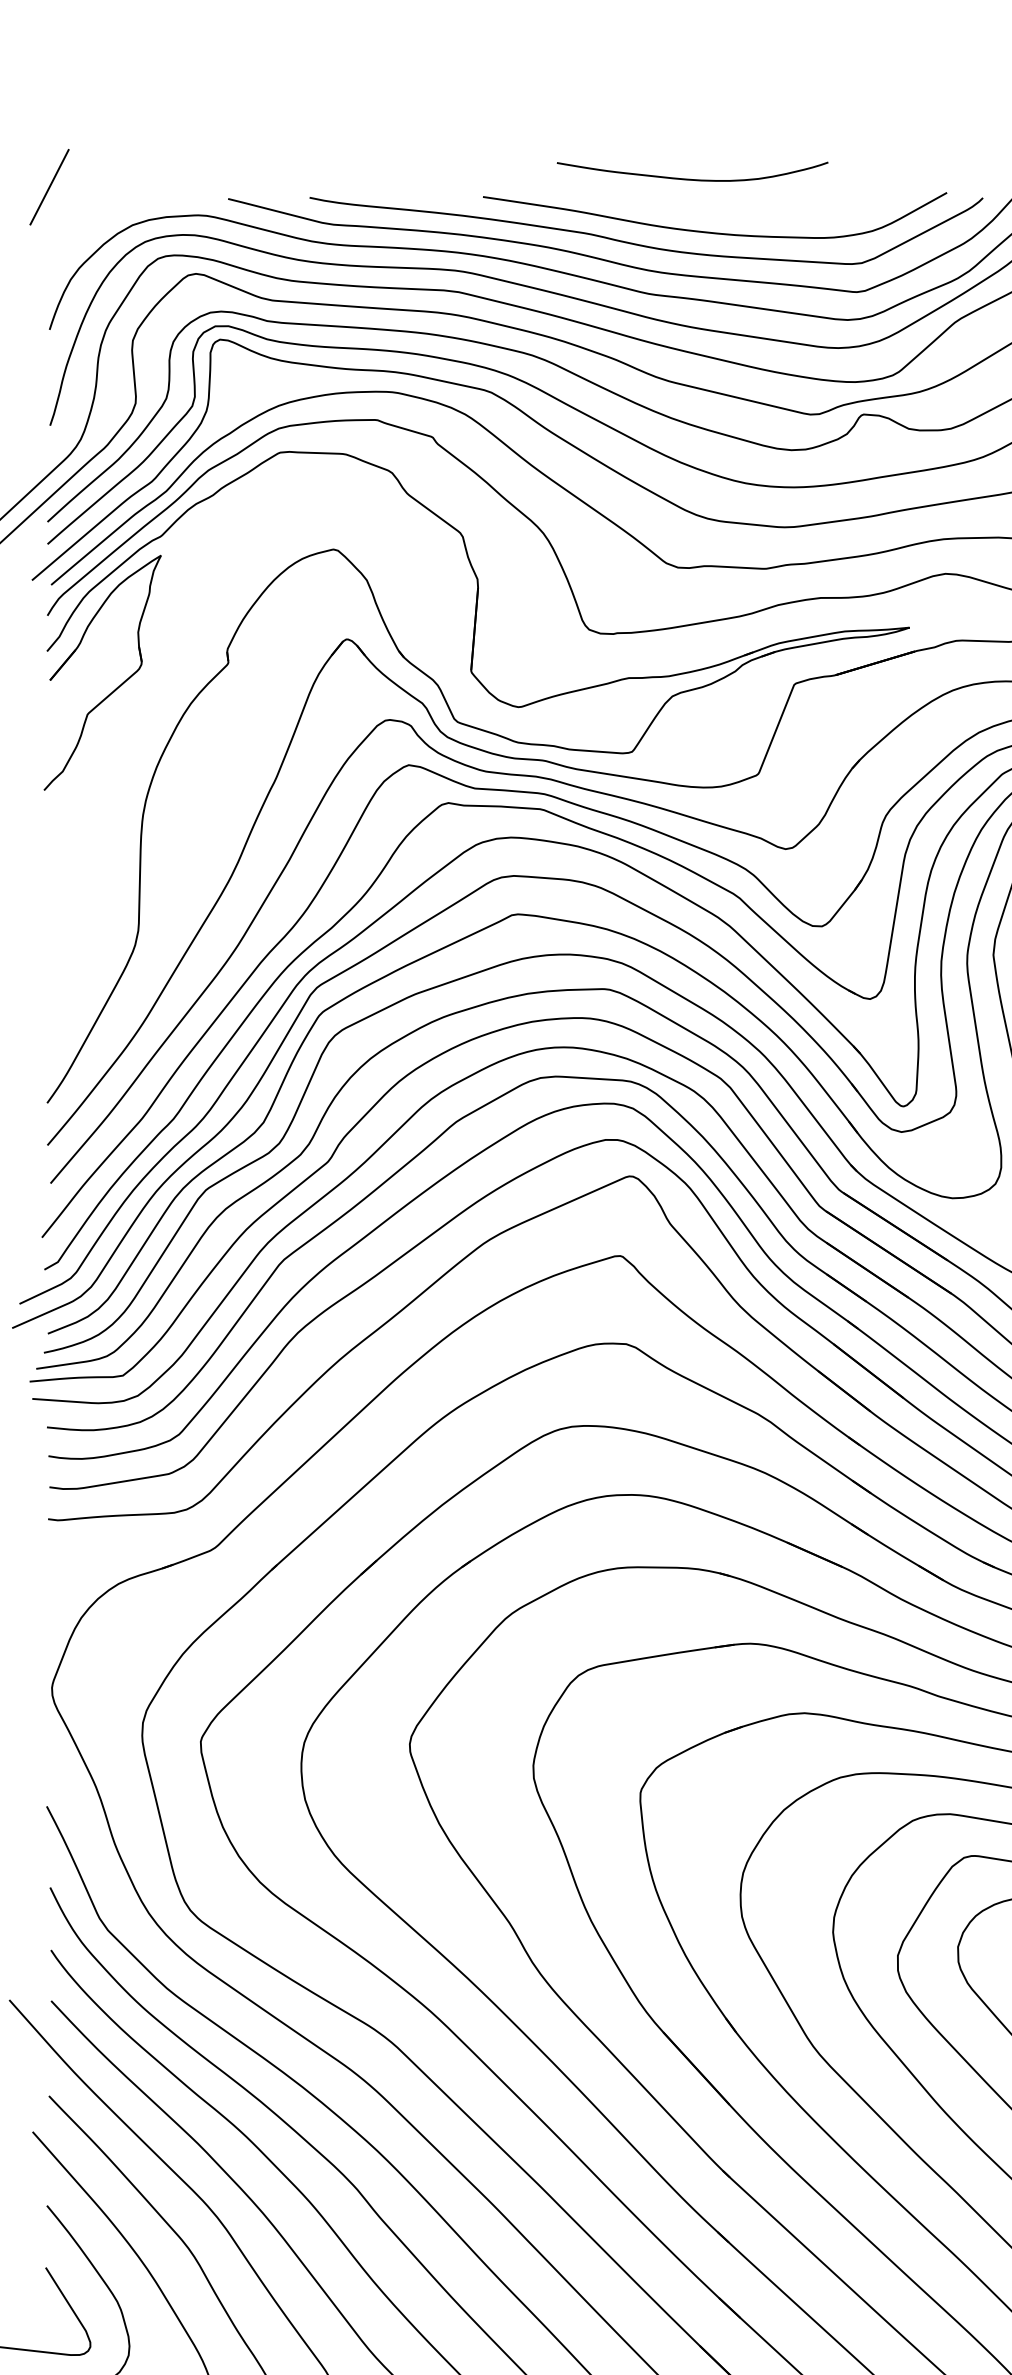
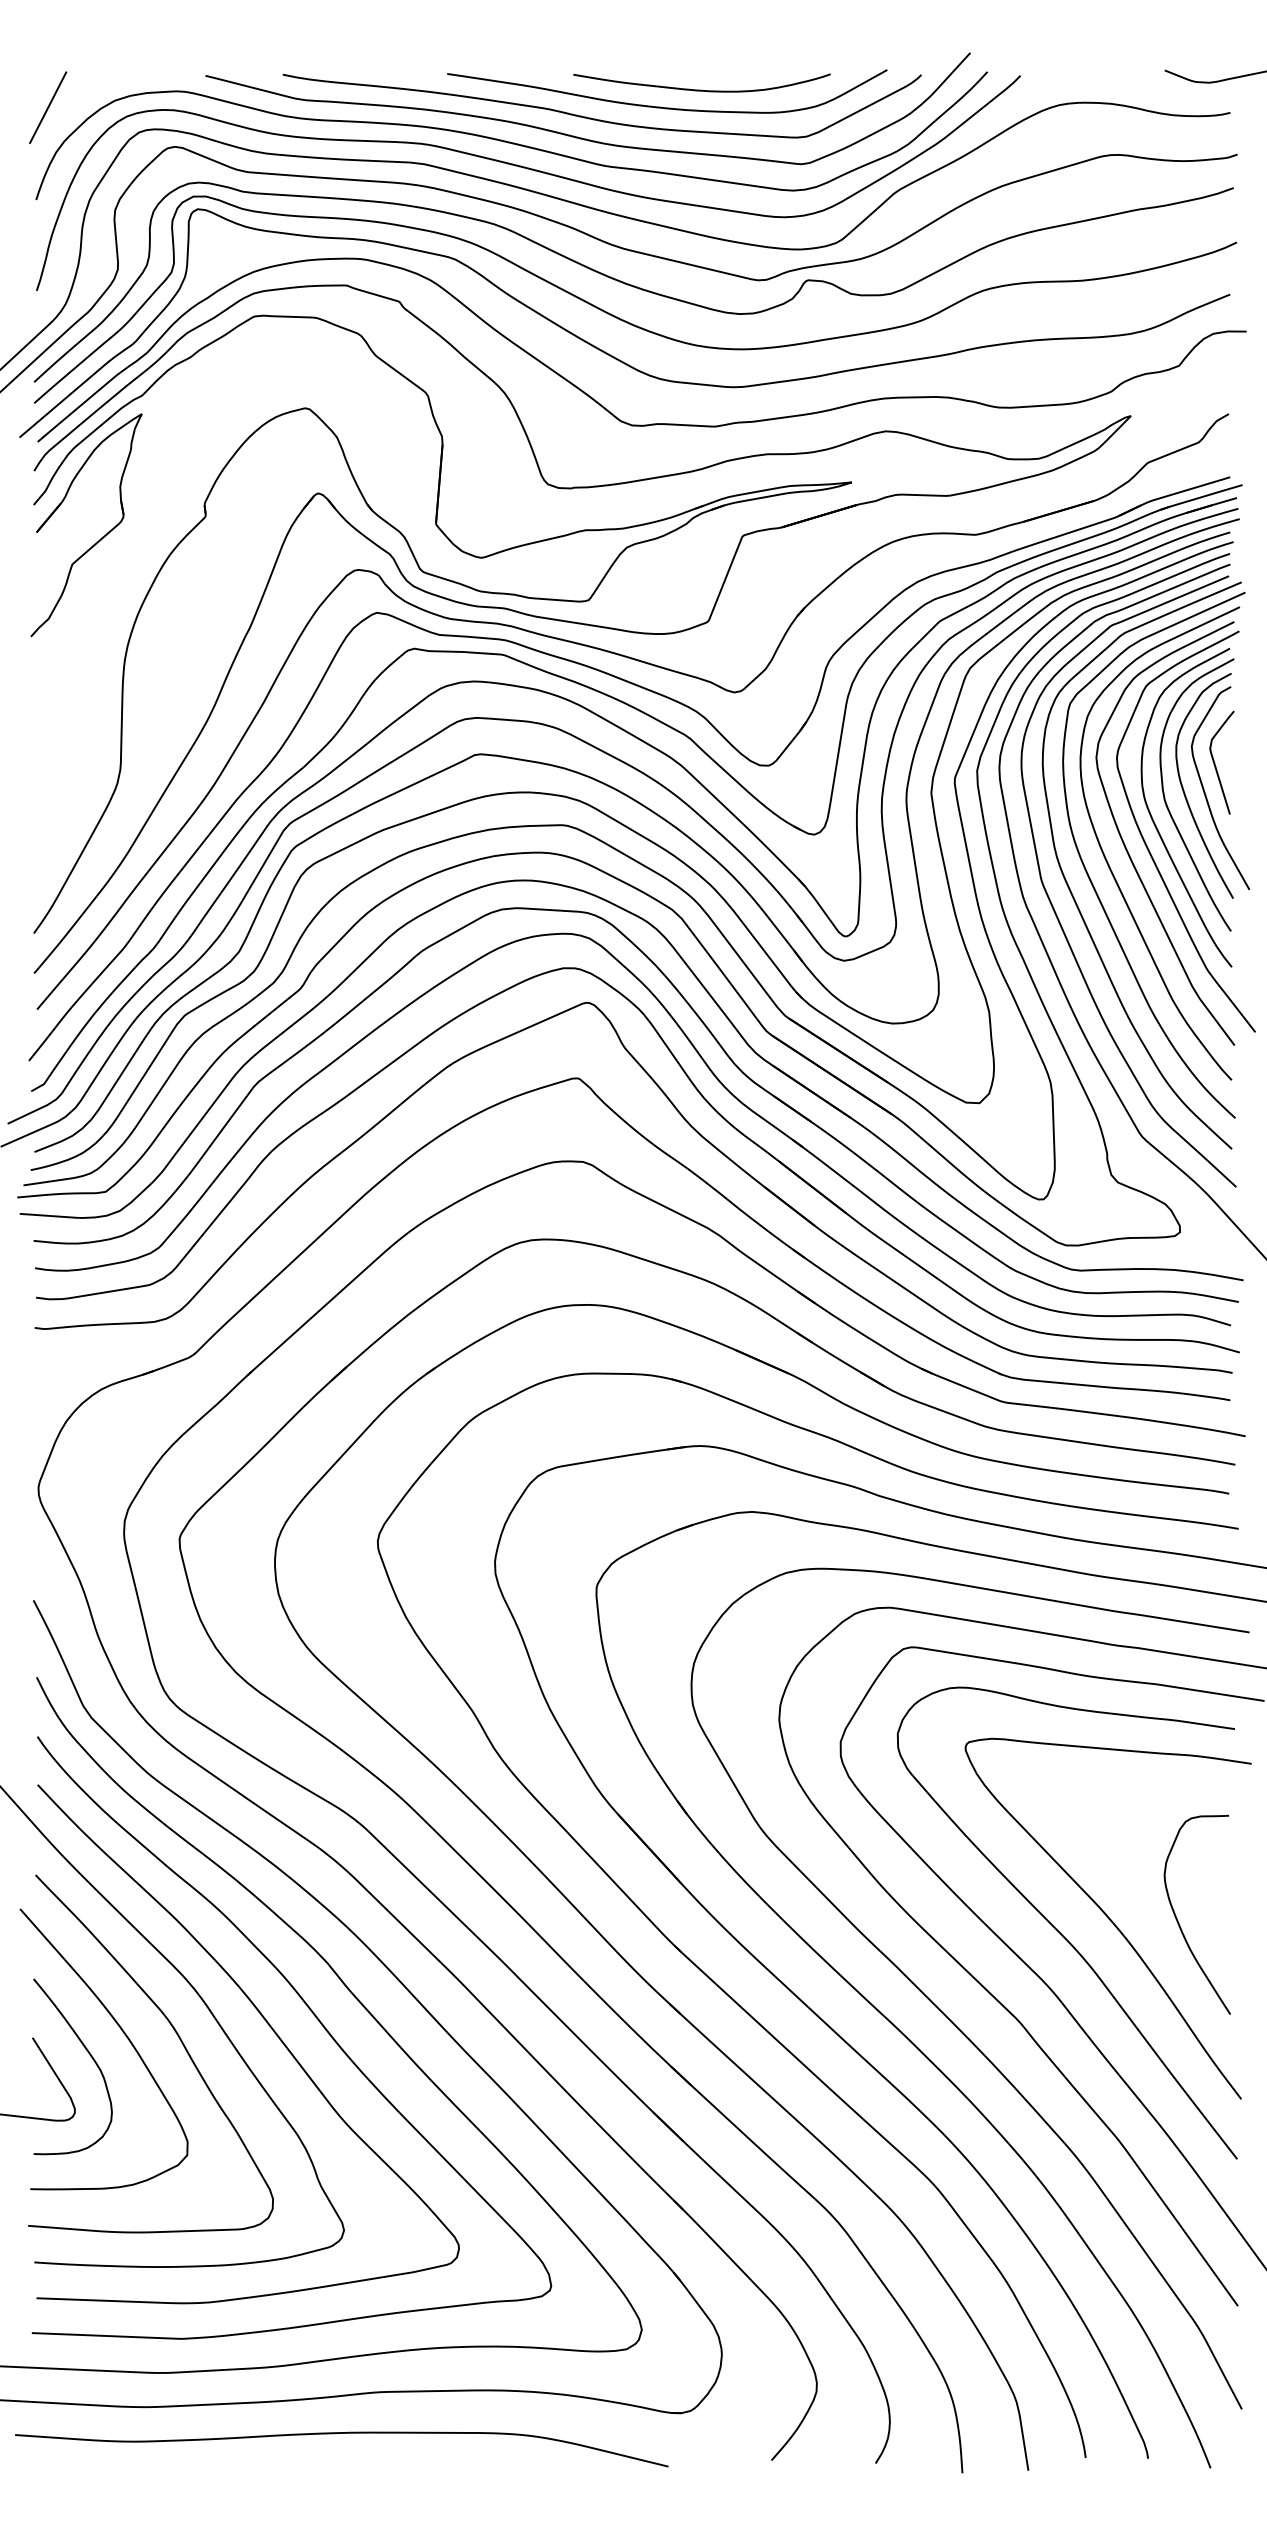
curve: (692, 178) -> (701, 89), moved
line: (49, 187) -> (48, 107), moved

